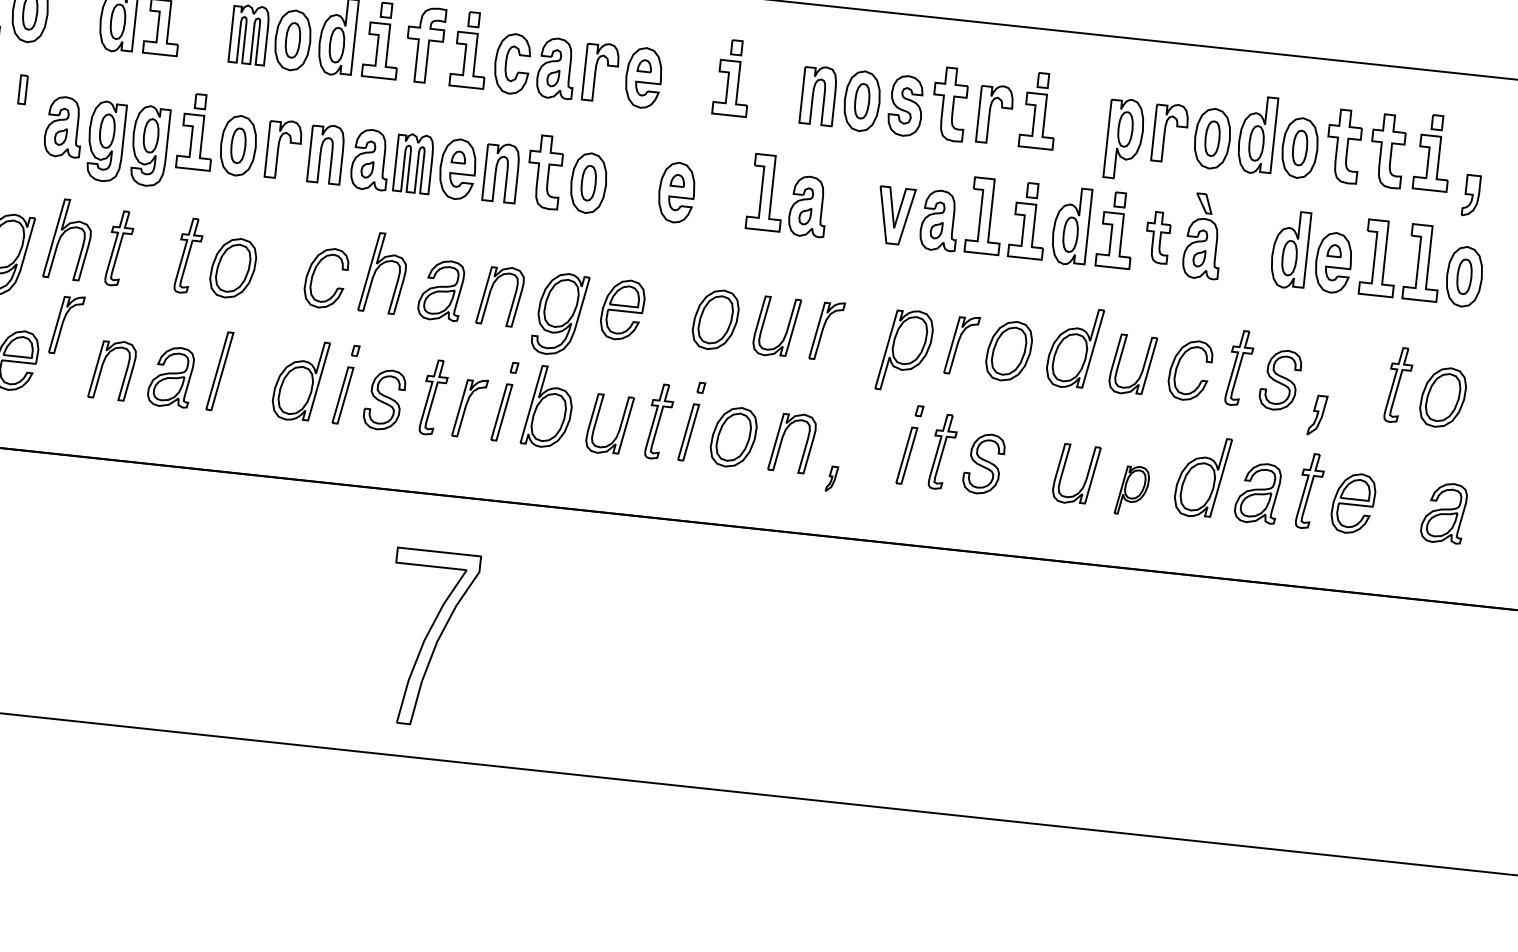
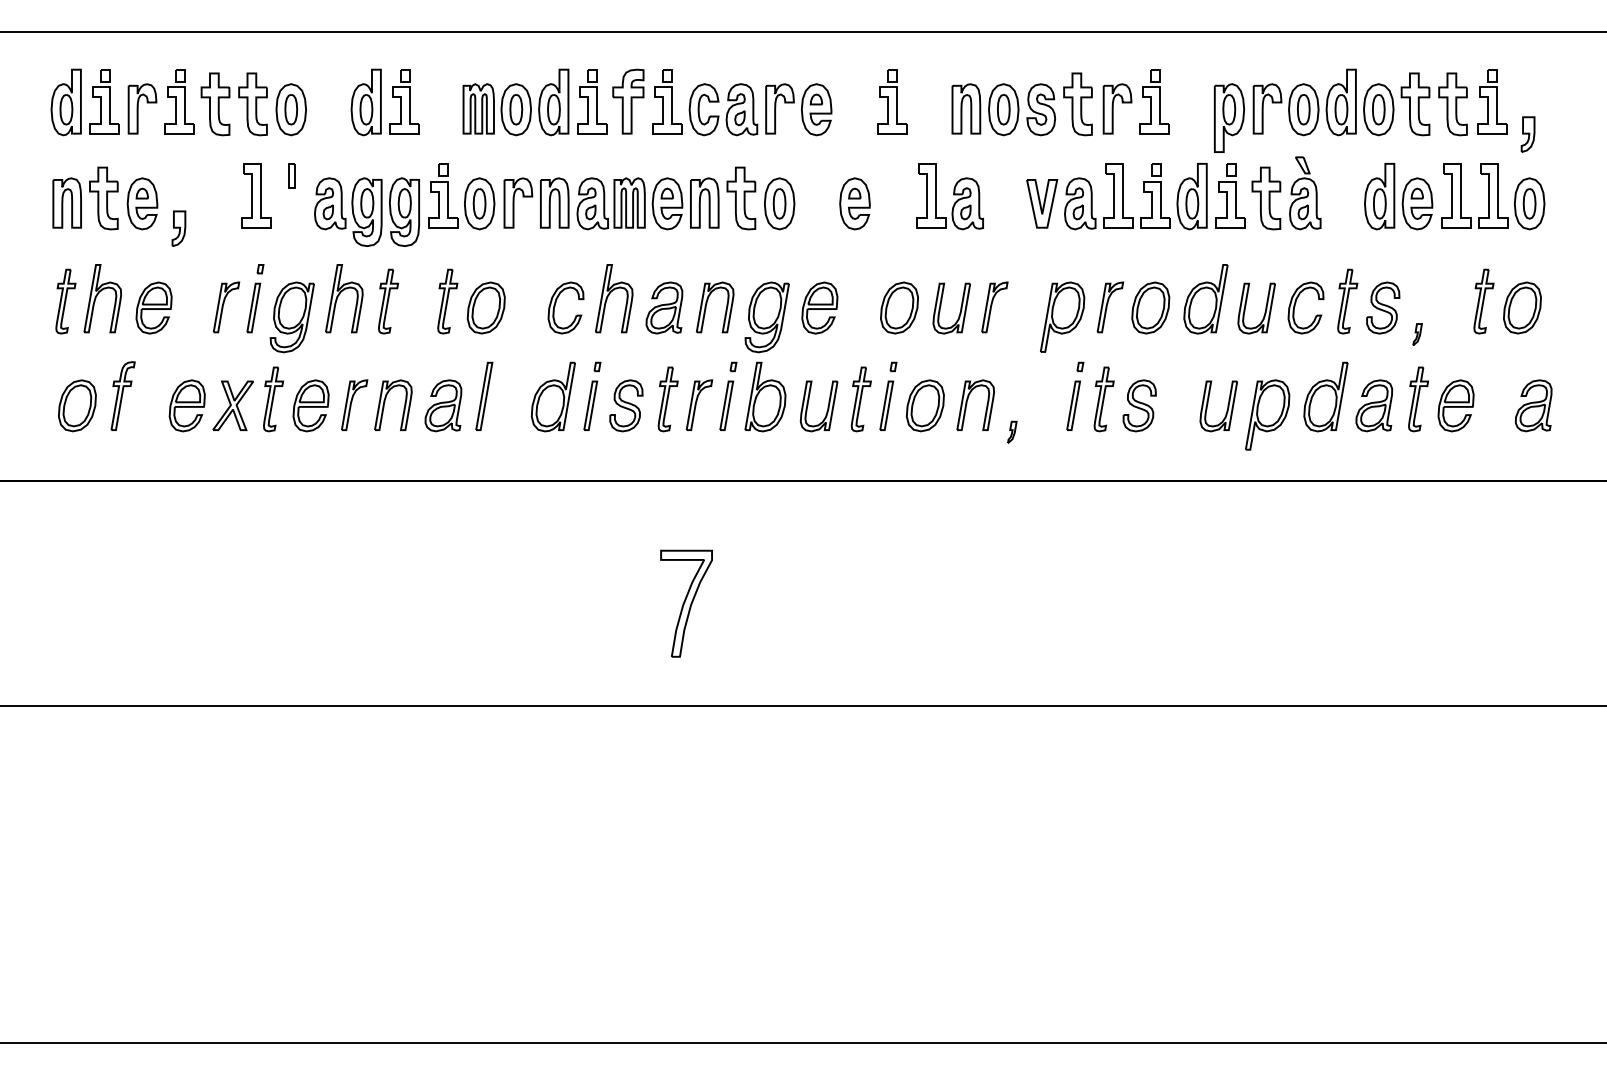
part: (1157, 237) -> (1266, 198), size x1.43
part: (66, 324) -> (354, 404), moved
part: (1317, 415) -> (1417, 334), size x0.62
part: (1132, 490) -> (1267, 414), size x1.67
part: (430, 638) -> (686, 603), size x0.71

